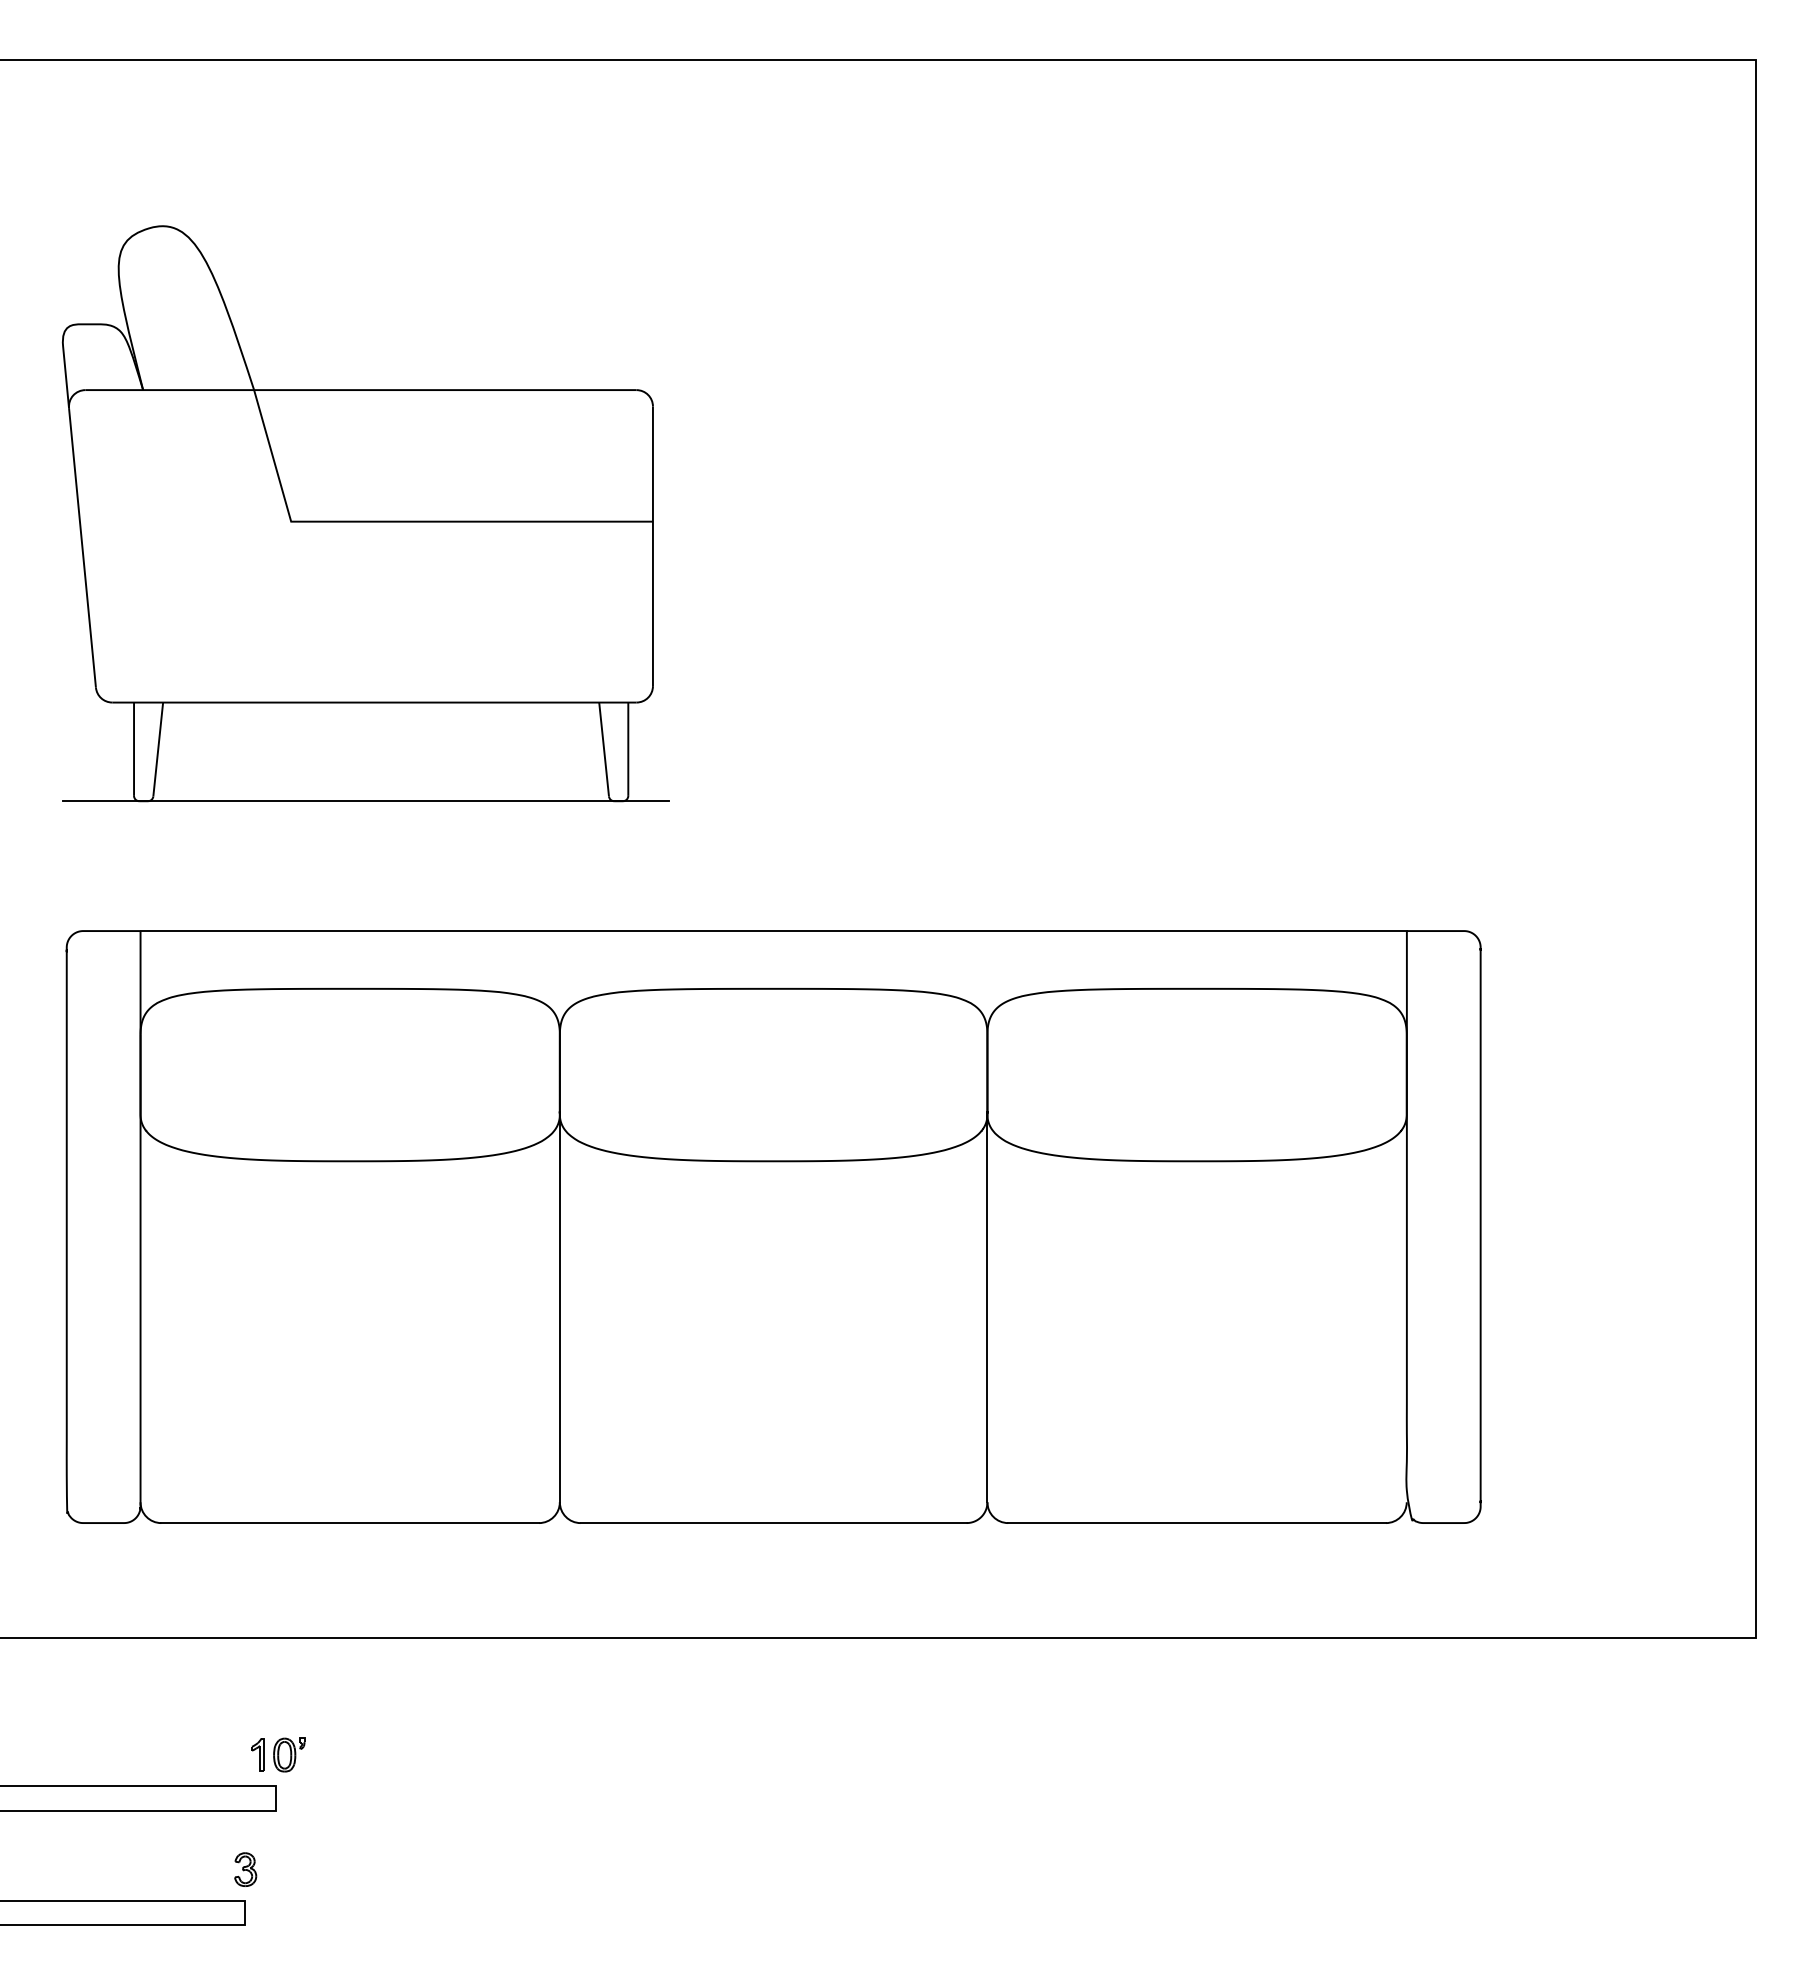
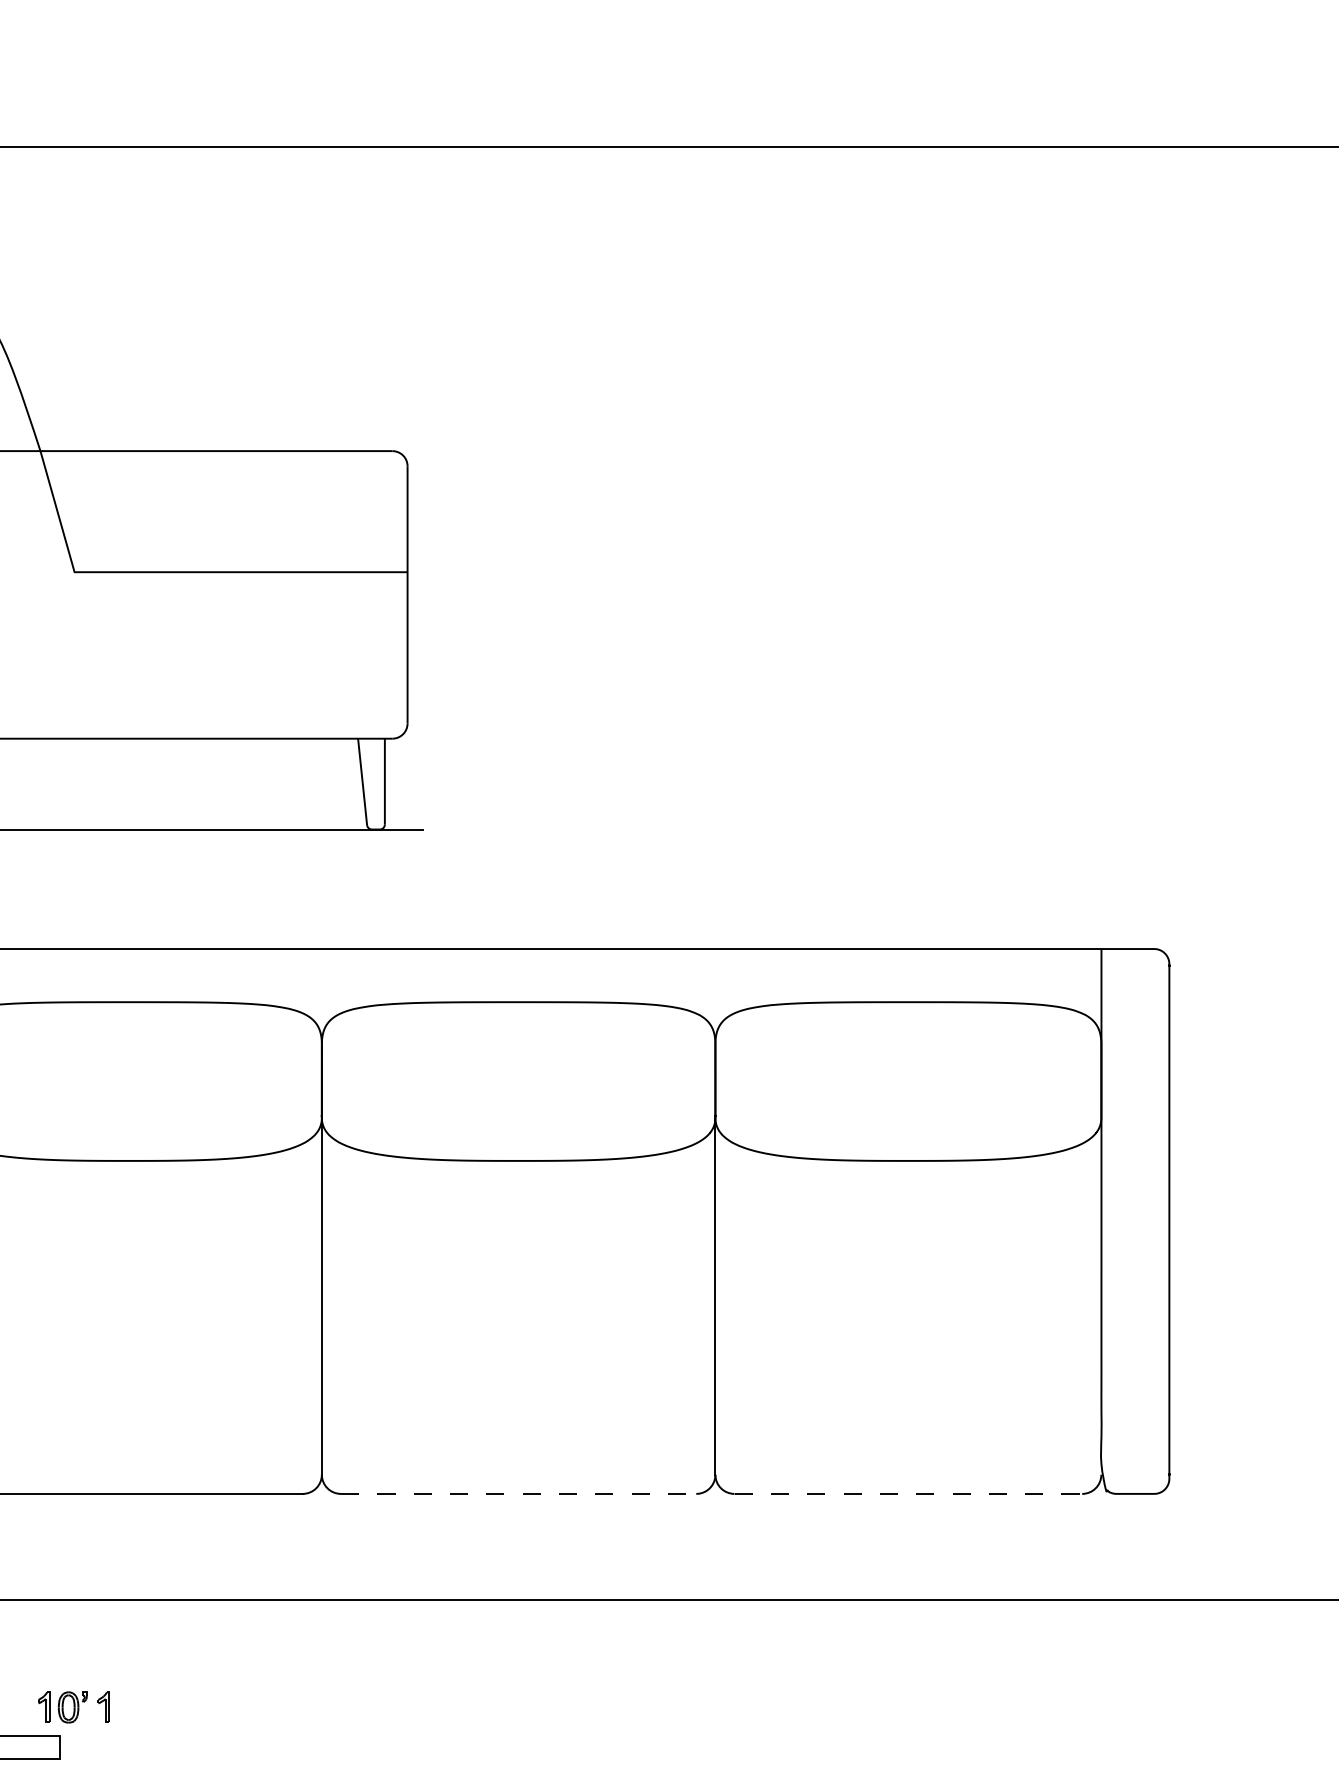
line: (773, 1523) -> (518, 1494), solid -> dashed
line: (1197, 1523) -> (908, 1494), solid -> dashed
part: (322, 1754) -> (103, 1706), added

